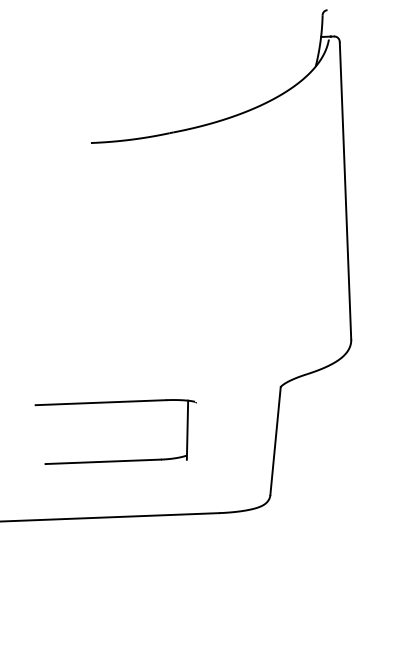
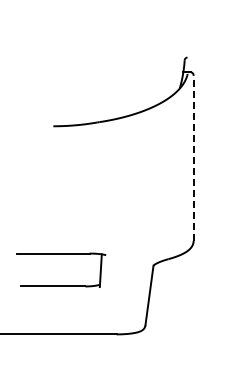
line: (345, 191) -> (193, 158), solid -> dashed
part: (115, 403) -> (61, 254), moved

